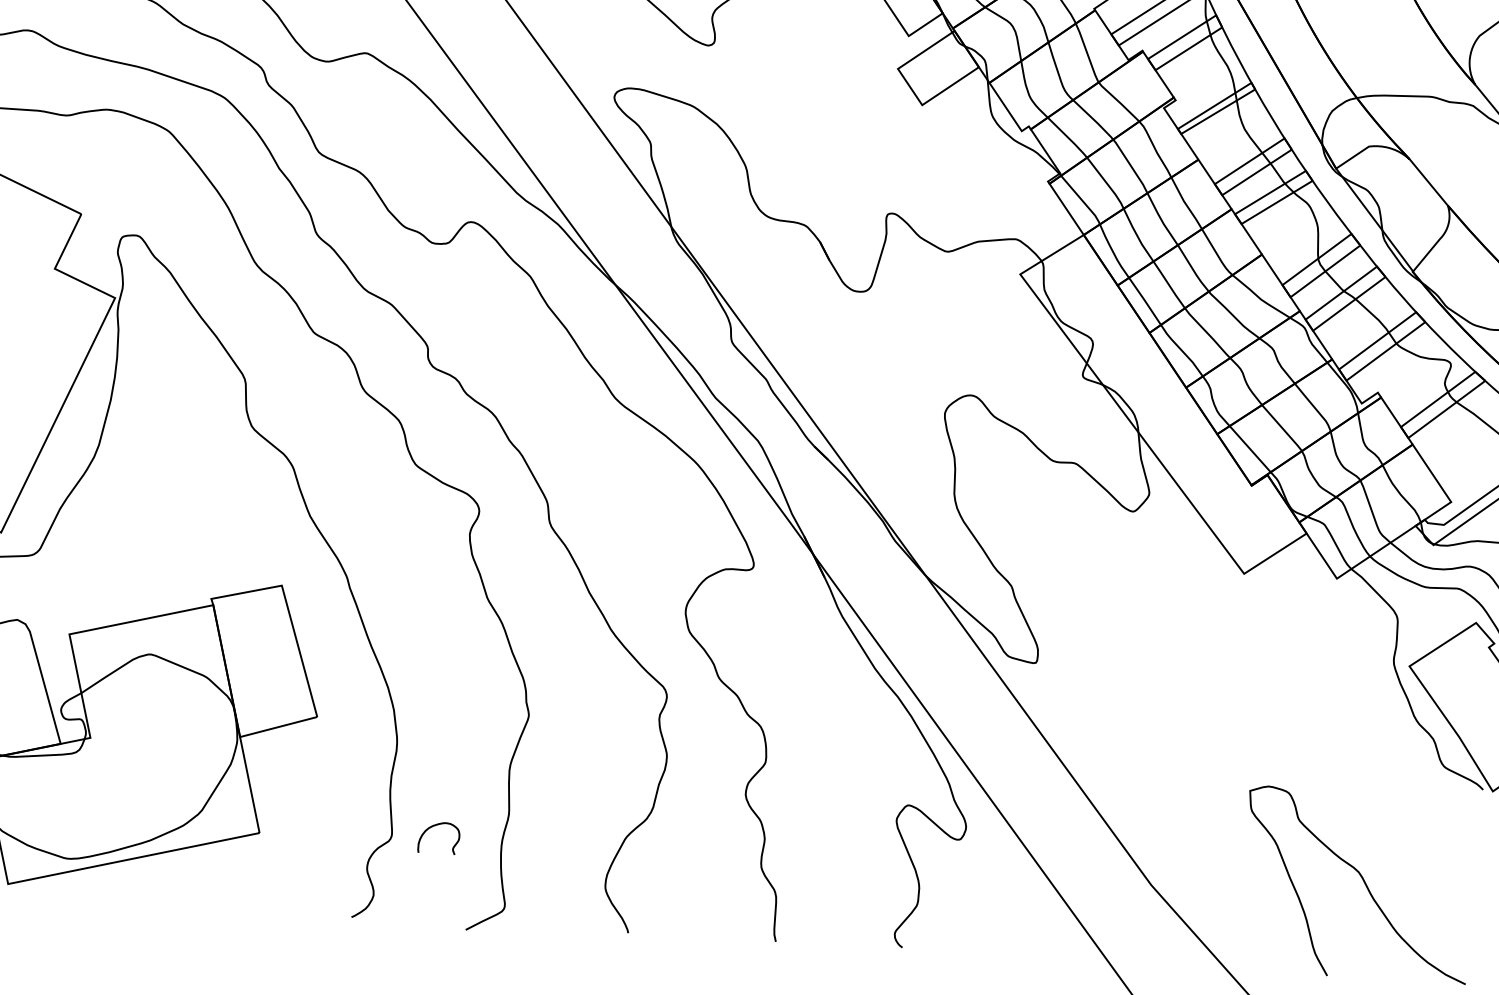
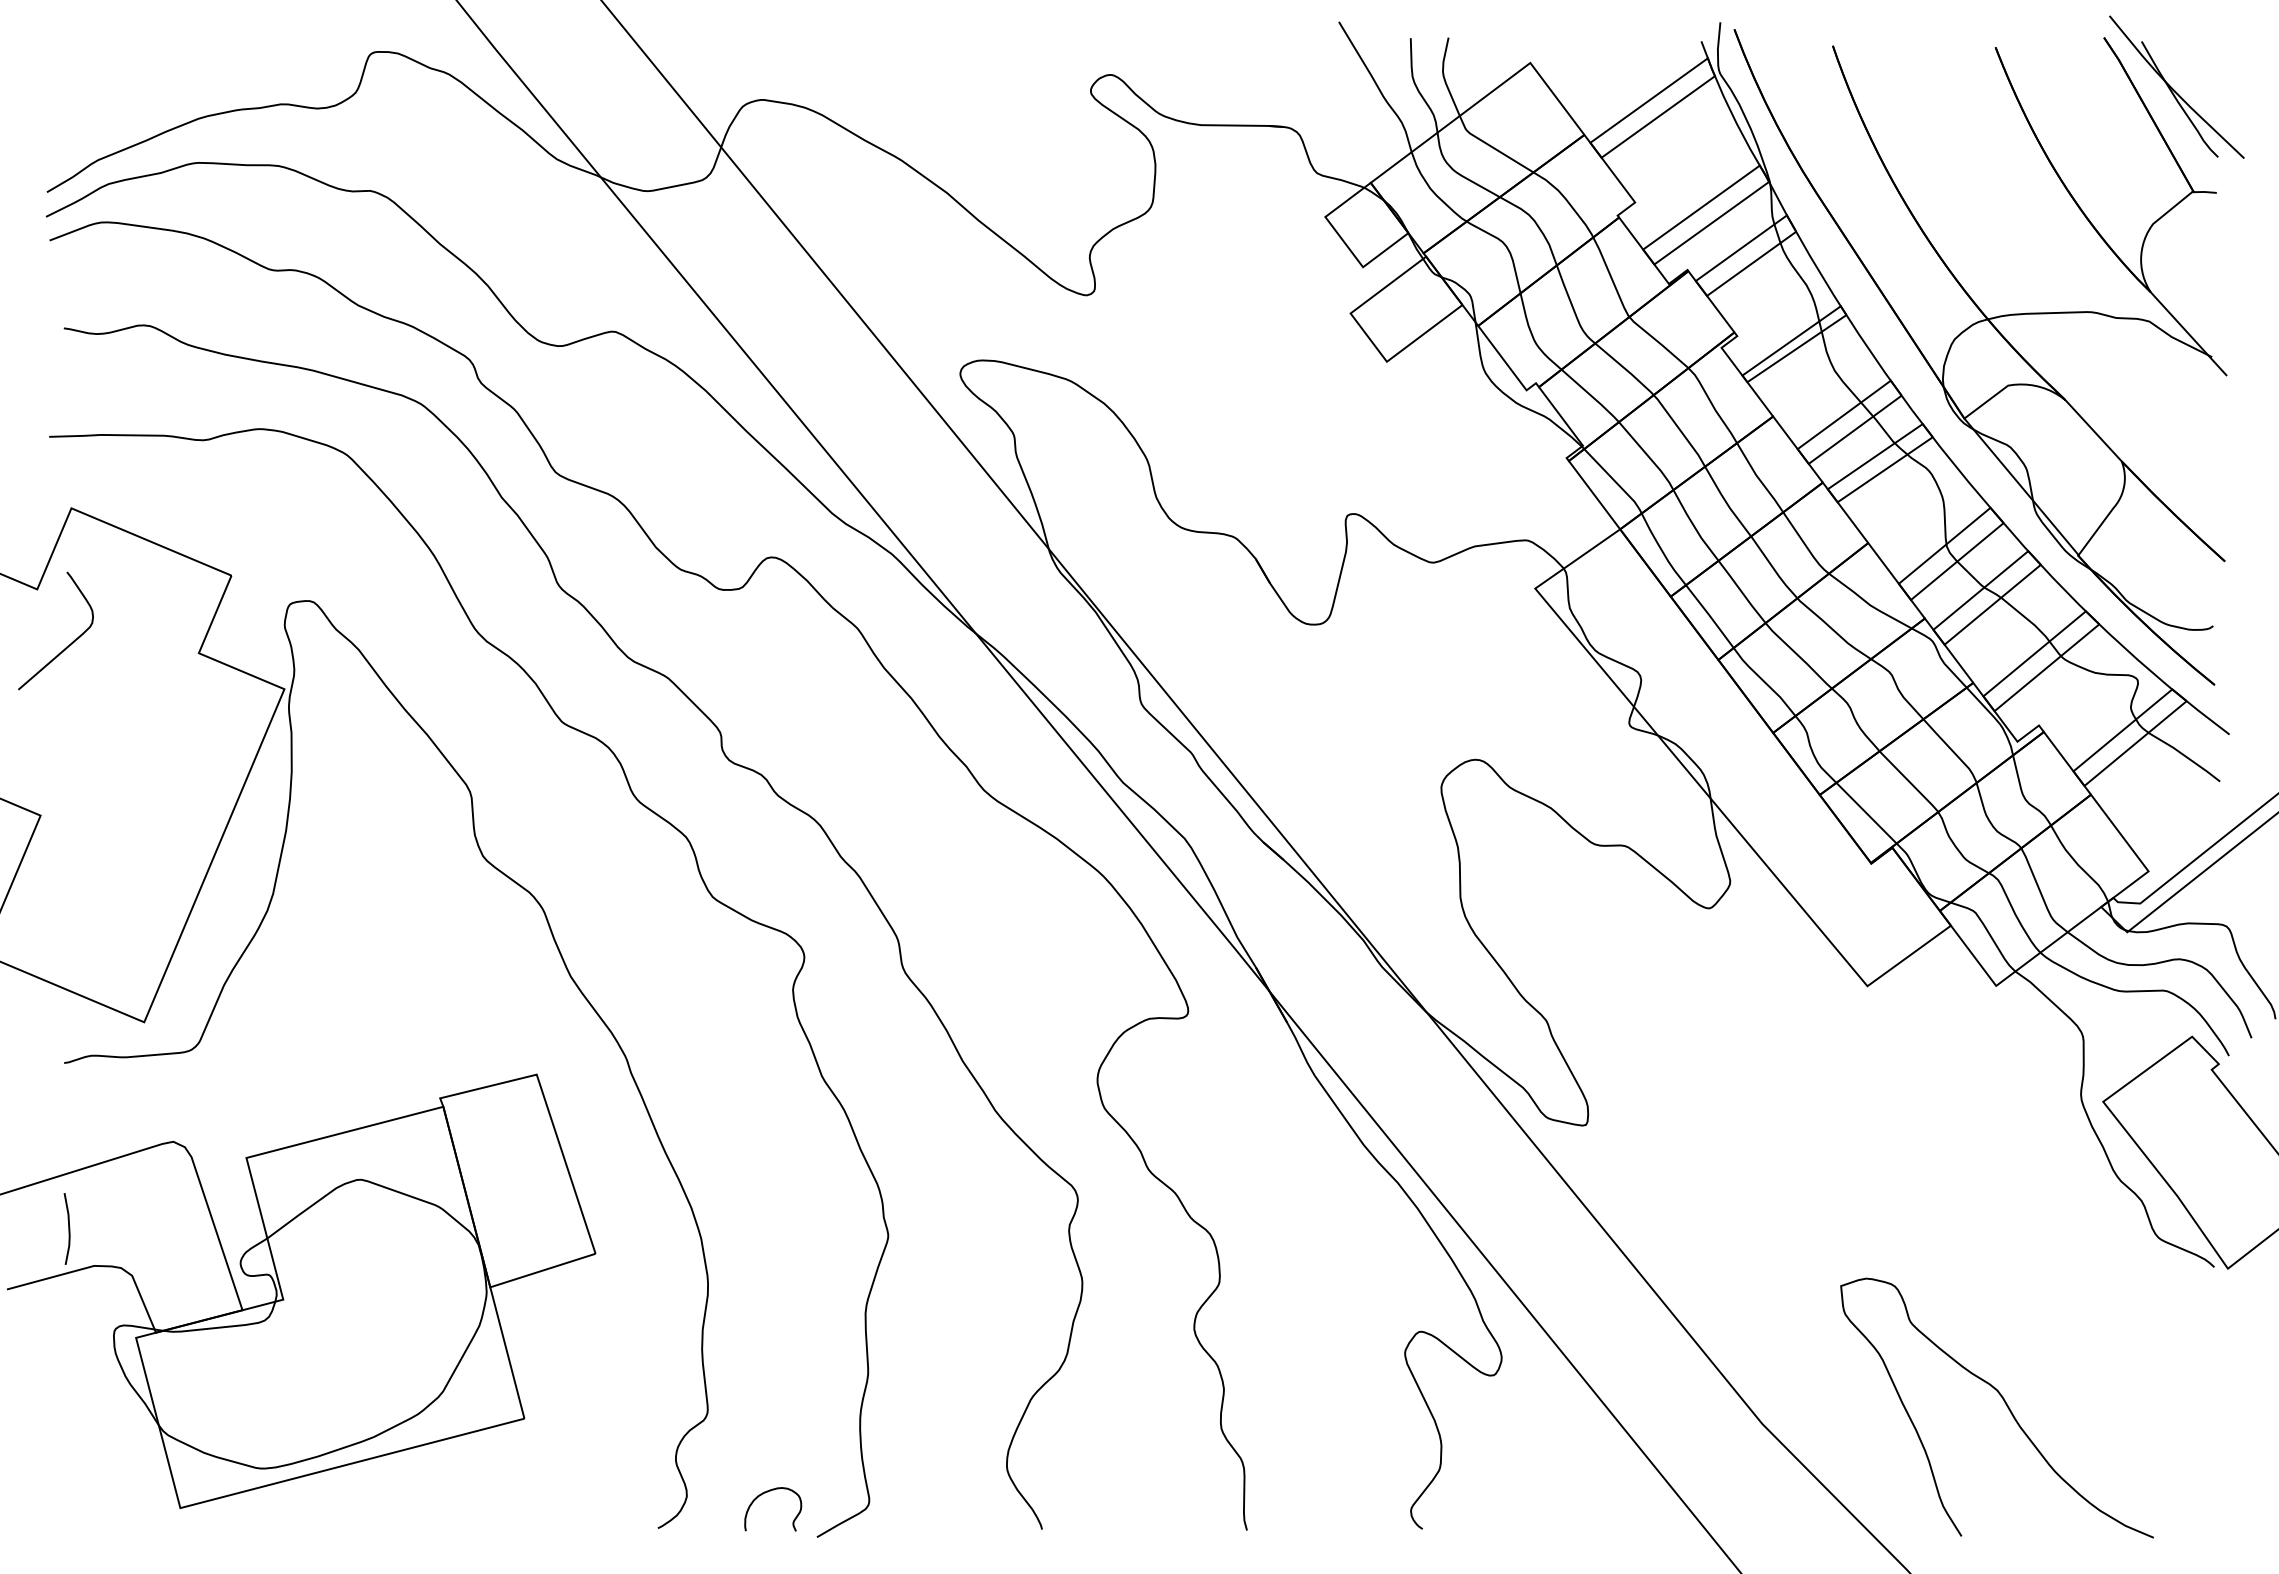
curve: (436, 825) -> (768, 1492), moved
curve: (1362, 880) -> (2003, 1401), moved

